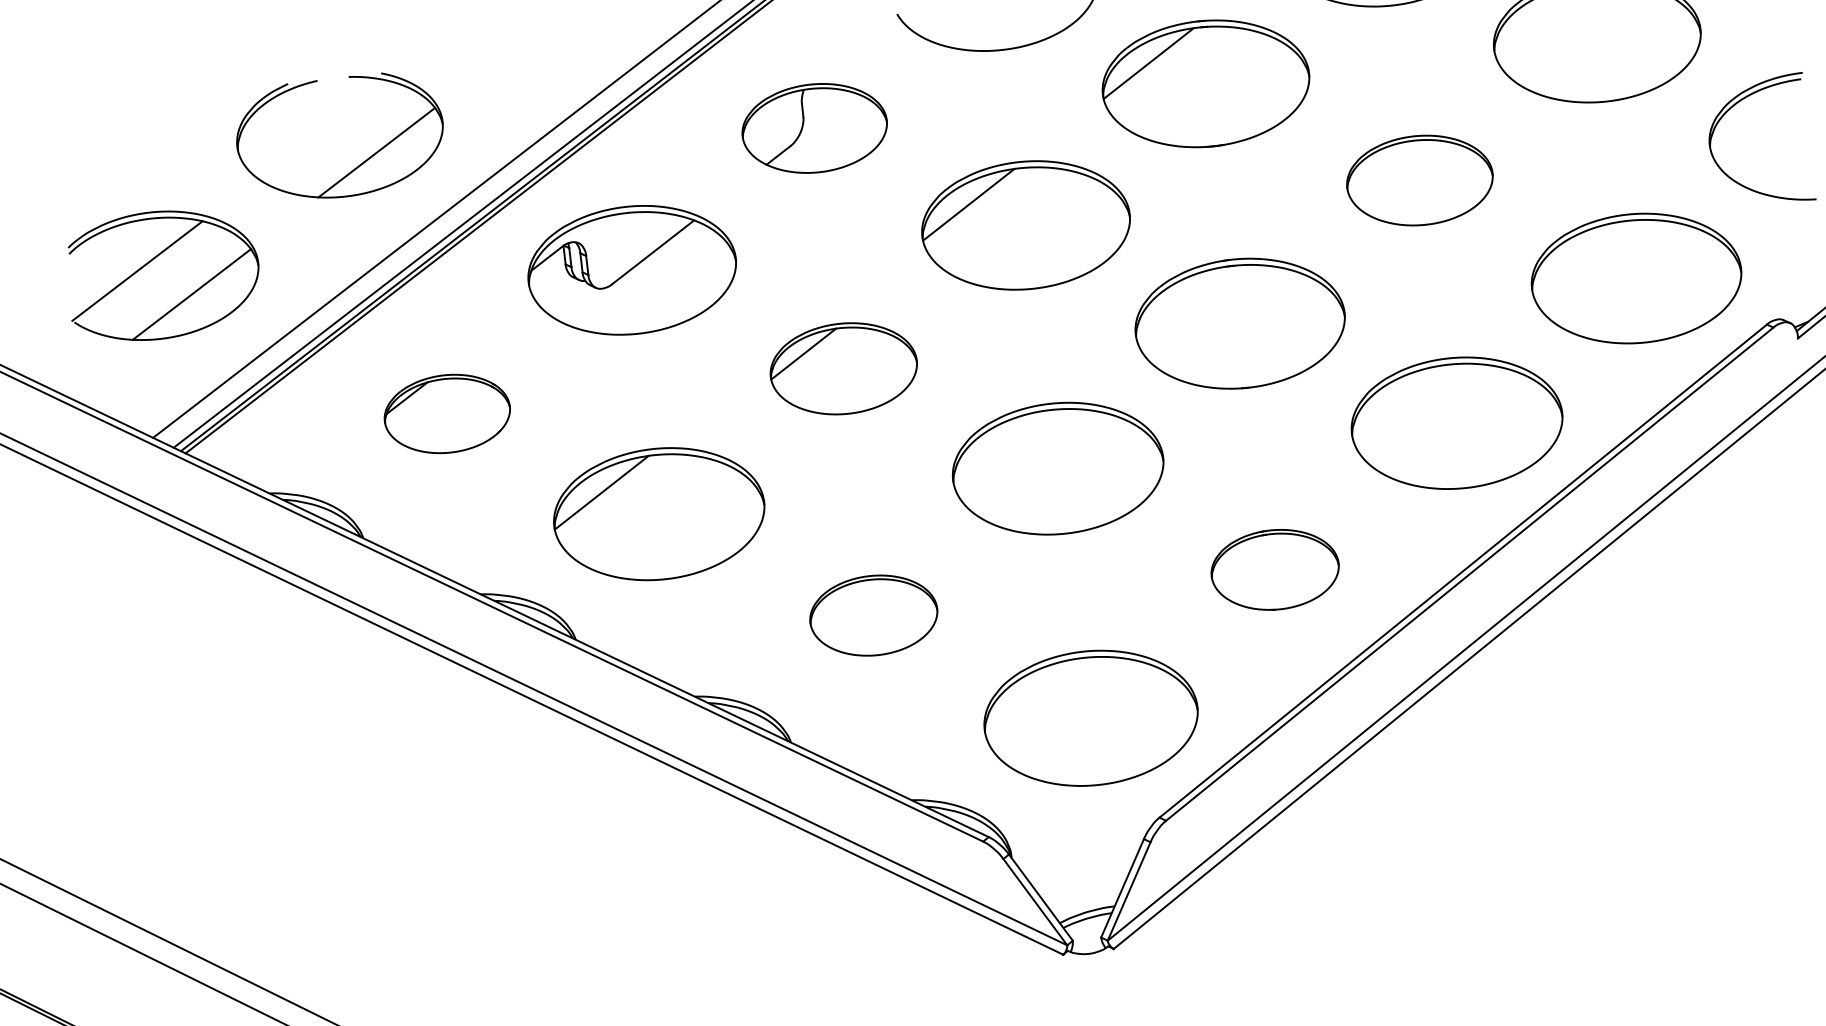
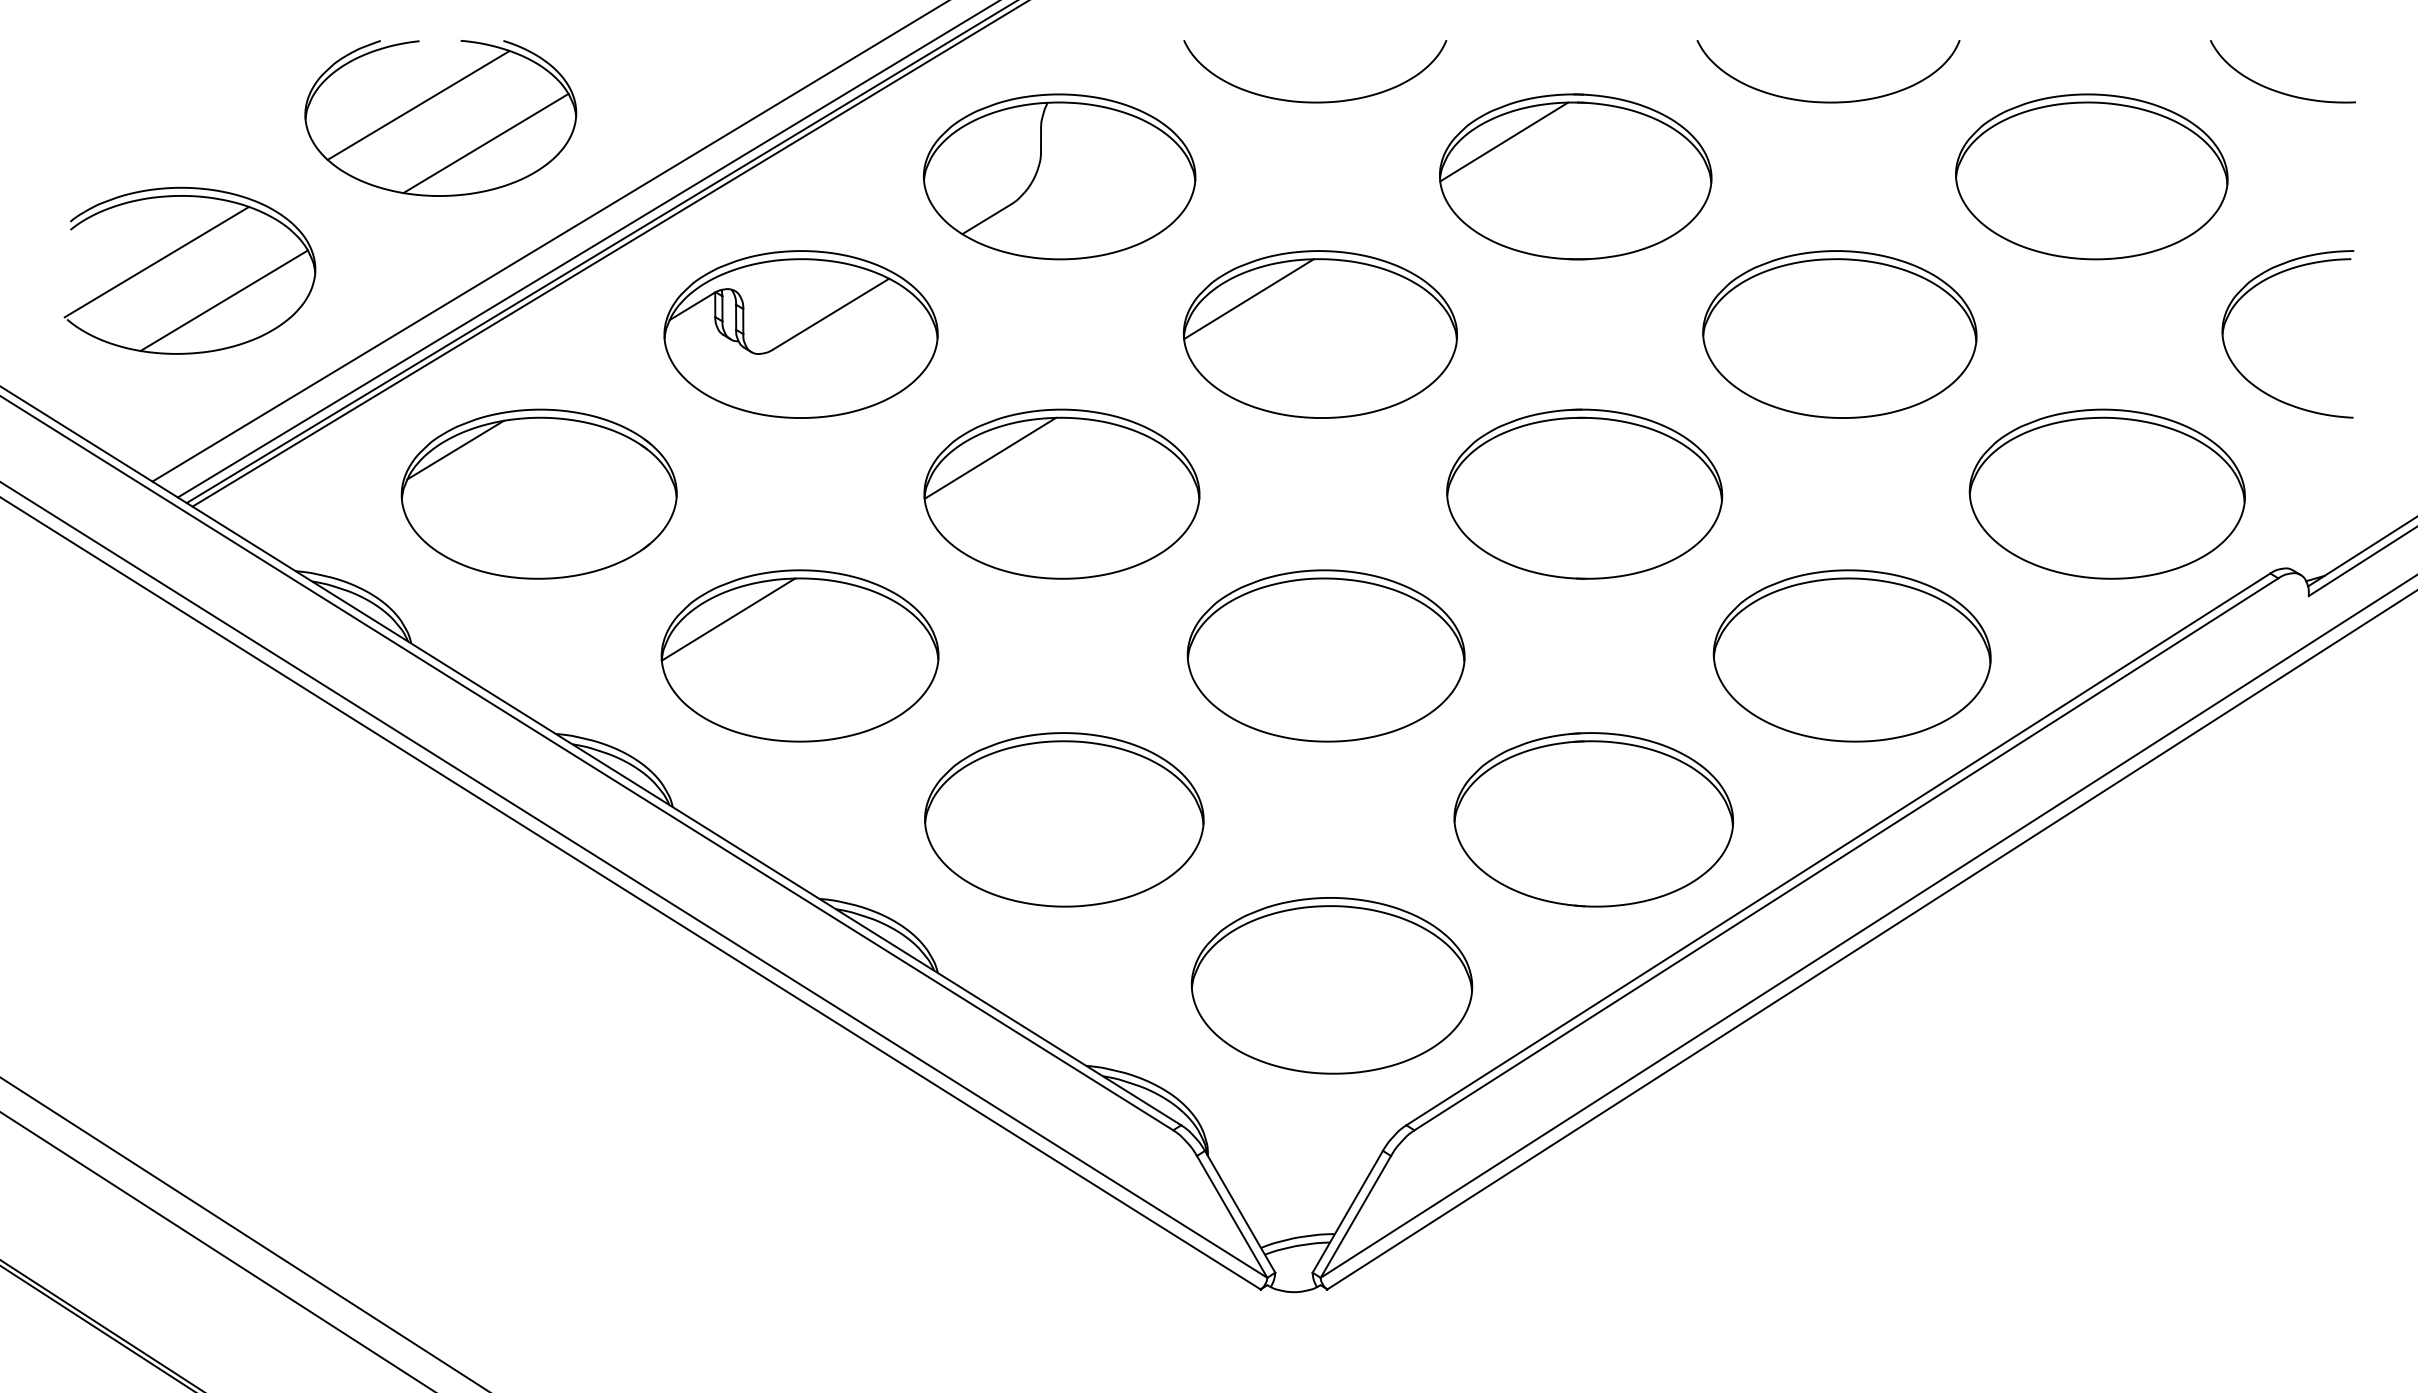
part: (814, 128) -> (1059, 176), size x1.43
line: (322, 129) -> (418, 105), added
part: (1419, 180) -> (1839, 334), size x1.43
part: (843, 368) -> (1061, 493), size x1.43
part: (446, 413) -> (538, 493), size x1.67
part: (1274, 569) -> (1593, 819), size x1.67
part: (873, 615) -> (1064, 819), size x1.67

